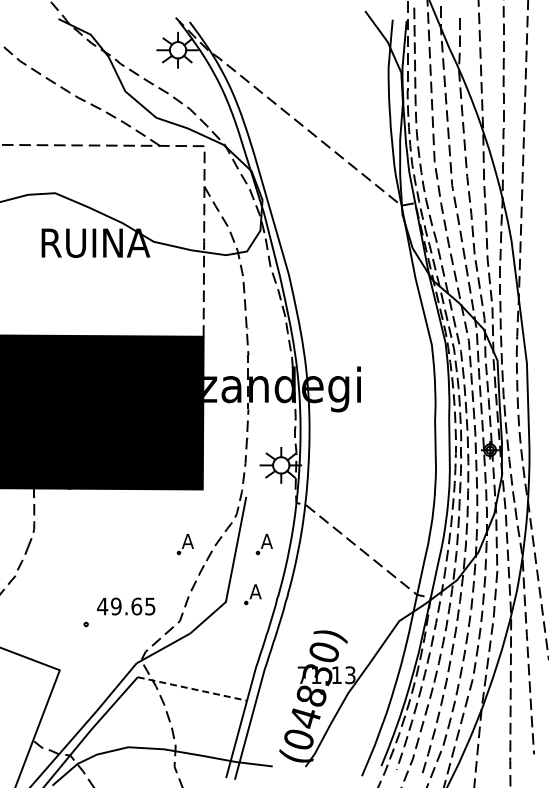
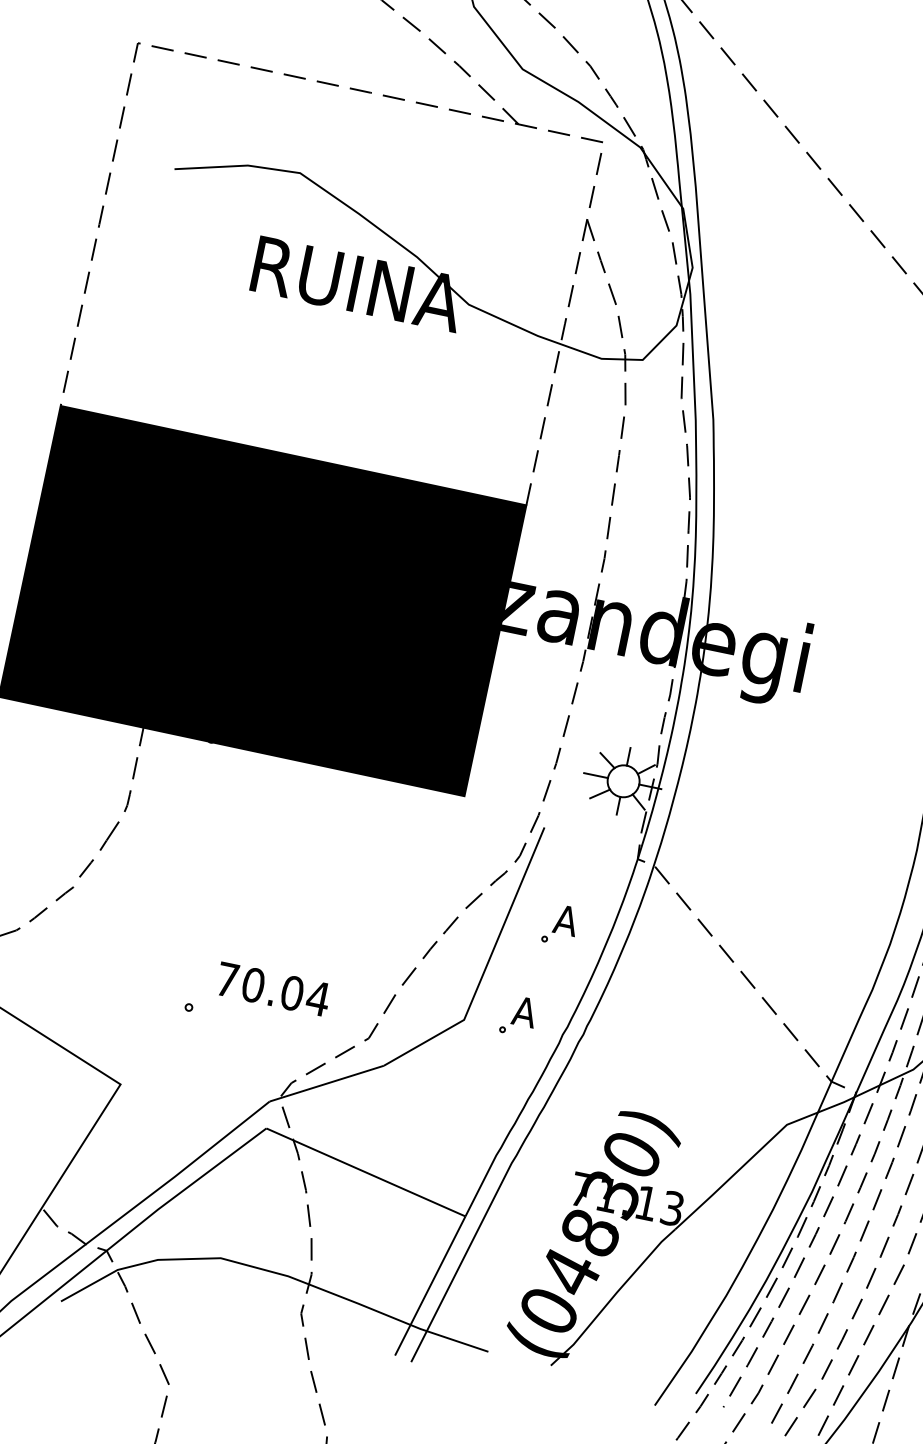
part: (184, 544) -> (407, 893), removed
text: (126, 606) -> (272, 989), 49.65 -> 70.04
line: (192, 688) -> (366, 1171), dashed -> solid

